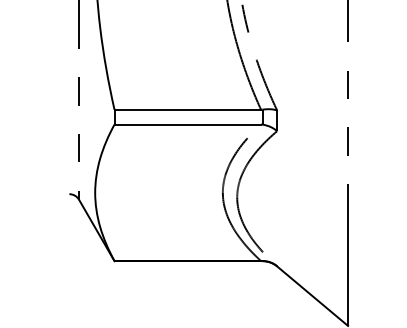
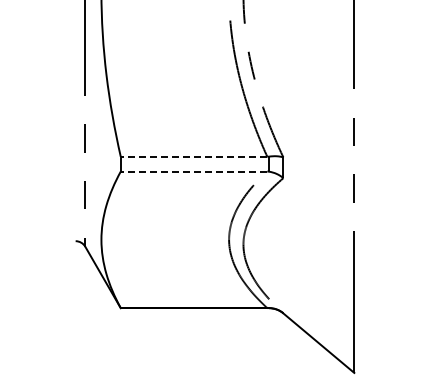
line: (187, 109) -> (193, 156), solid -> dashed
line: (187, 124) -> (193, 171), solid -> dashed

